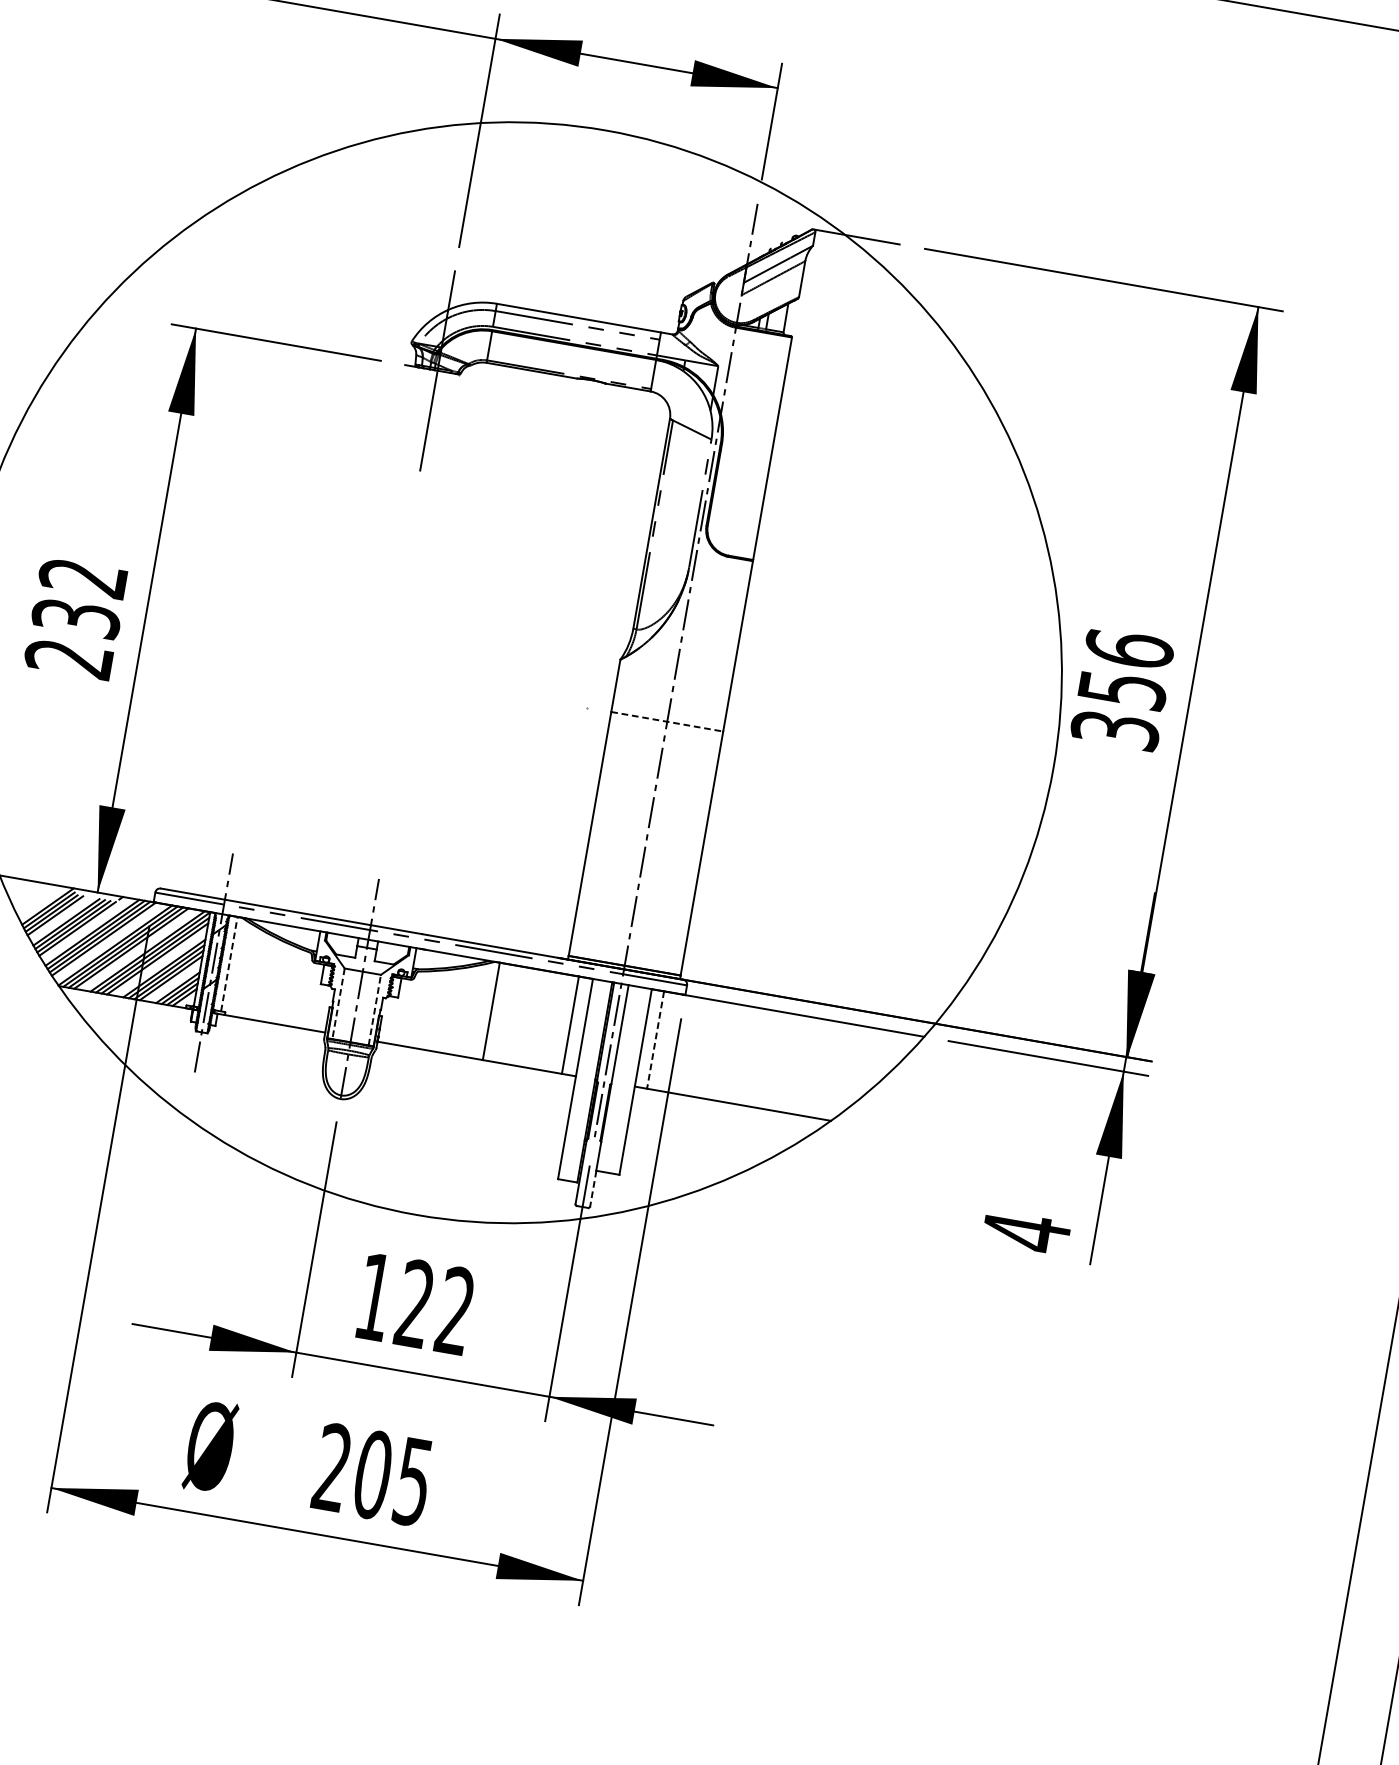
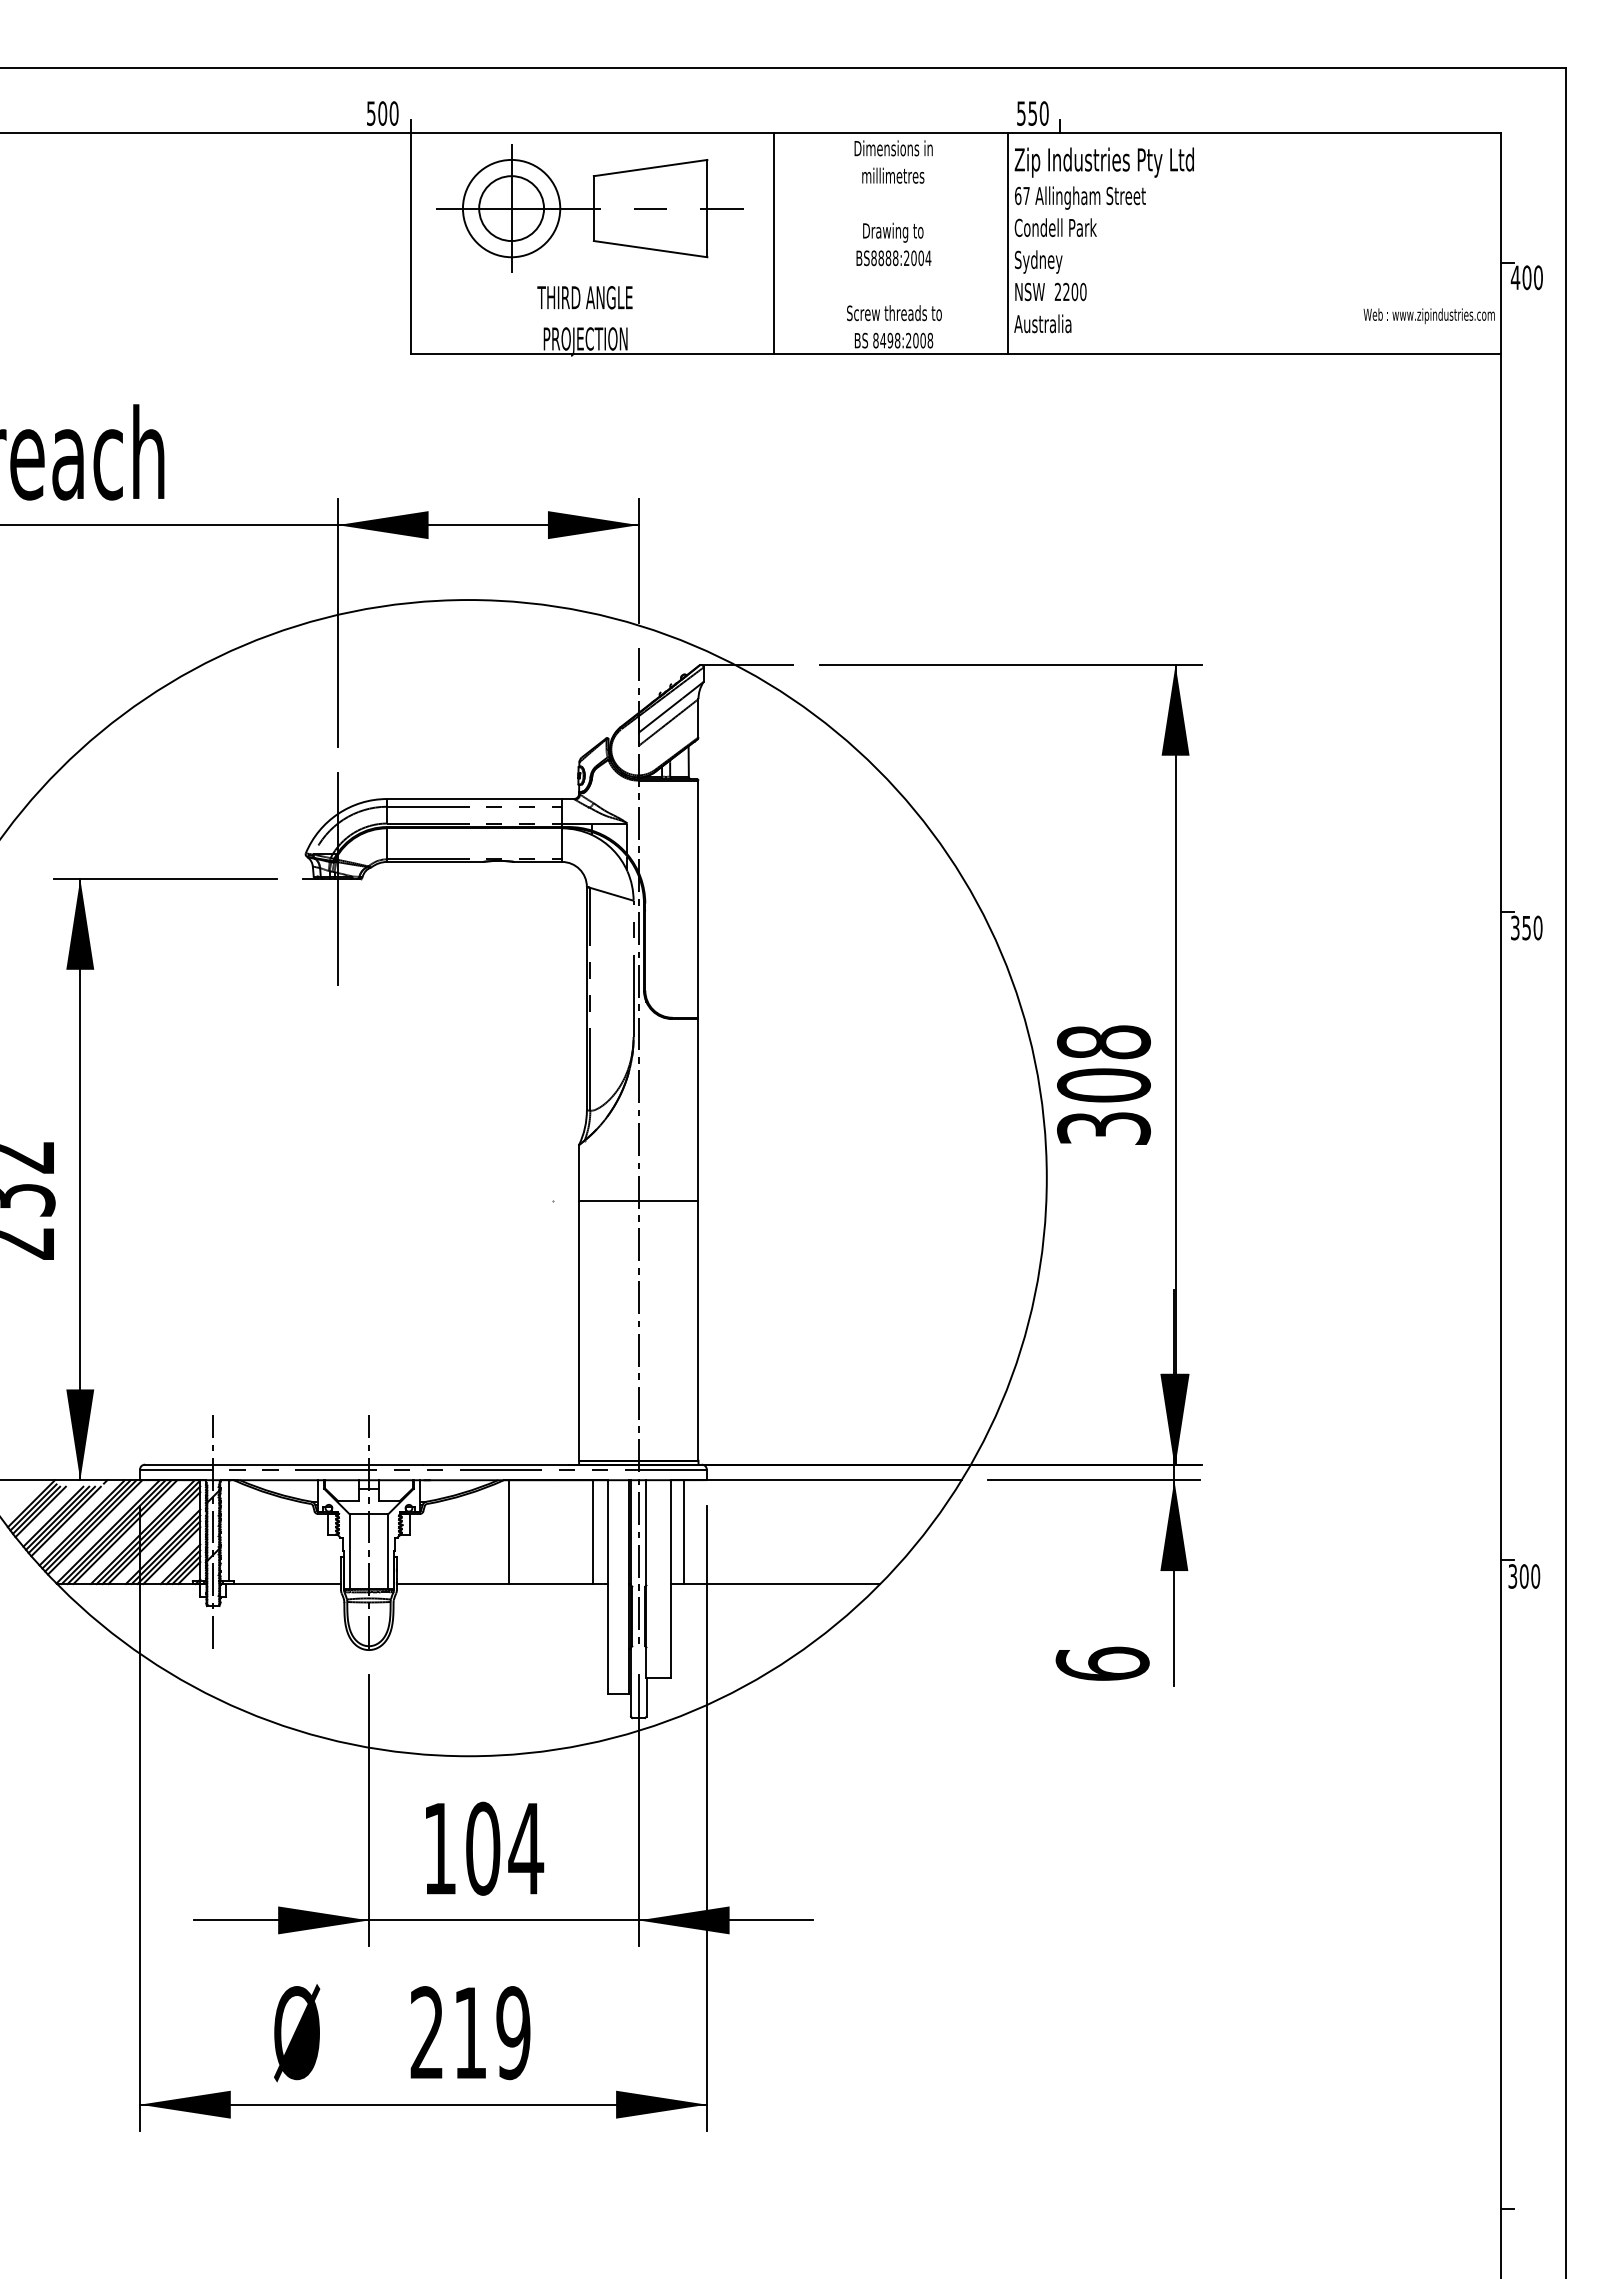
text: (1125, 669) -> (1103, 1063), 356 -> 308
line: (667, 721) -> (638, 1200), dashed -> solid
line: (229, 964) -> (229, 1530), dashed -> solid
line: (338, 1003) -> (349, 1551), dashed -> solid
line: (375, 1009) -> (388, 1551), dashed -> solid
line: (655, 1040) -> (684, 1532), dashed -> solid
line: (593, 1188) -> (646, 1697), dashed -> solid
text: (1026, 1232) -> (1102, 1664), 4 -> 6
text: (436, 1307) -> (505, 1848), 122 -> 104
text: (392, 1478) -> (491, 2033), 205 -> 219

